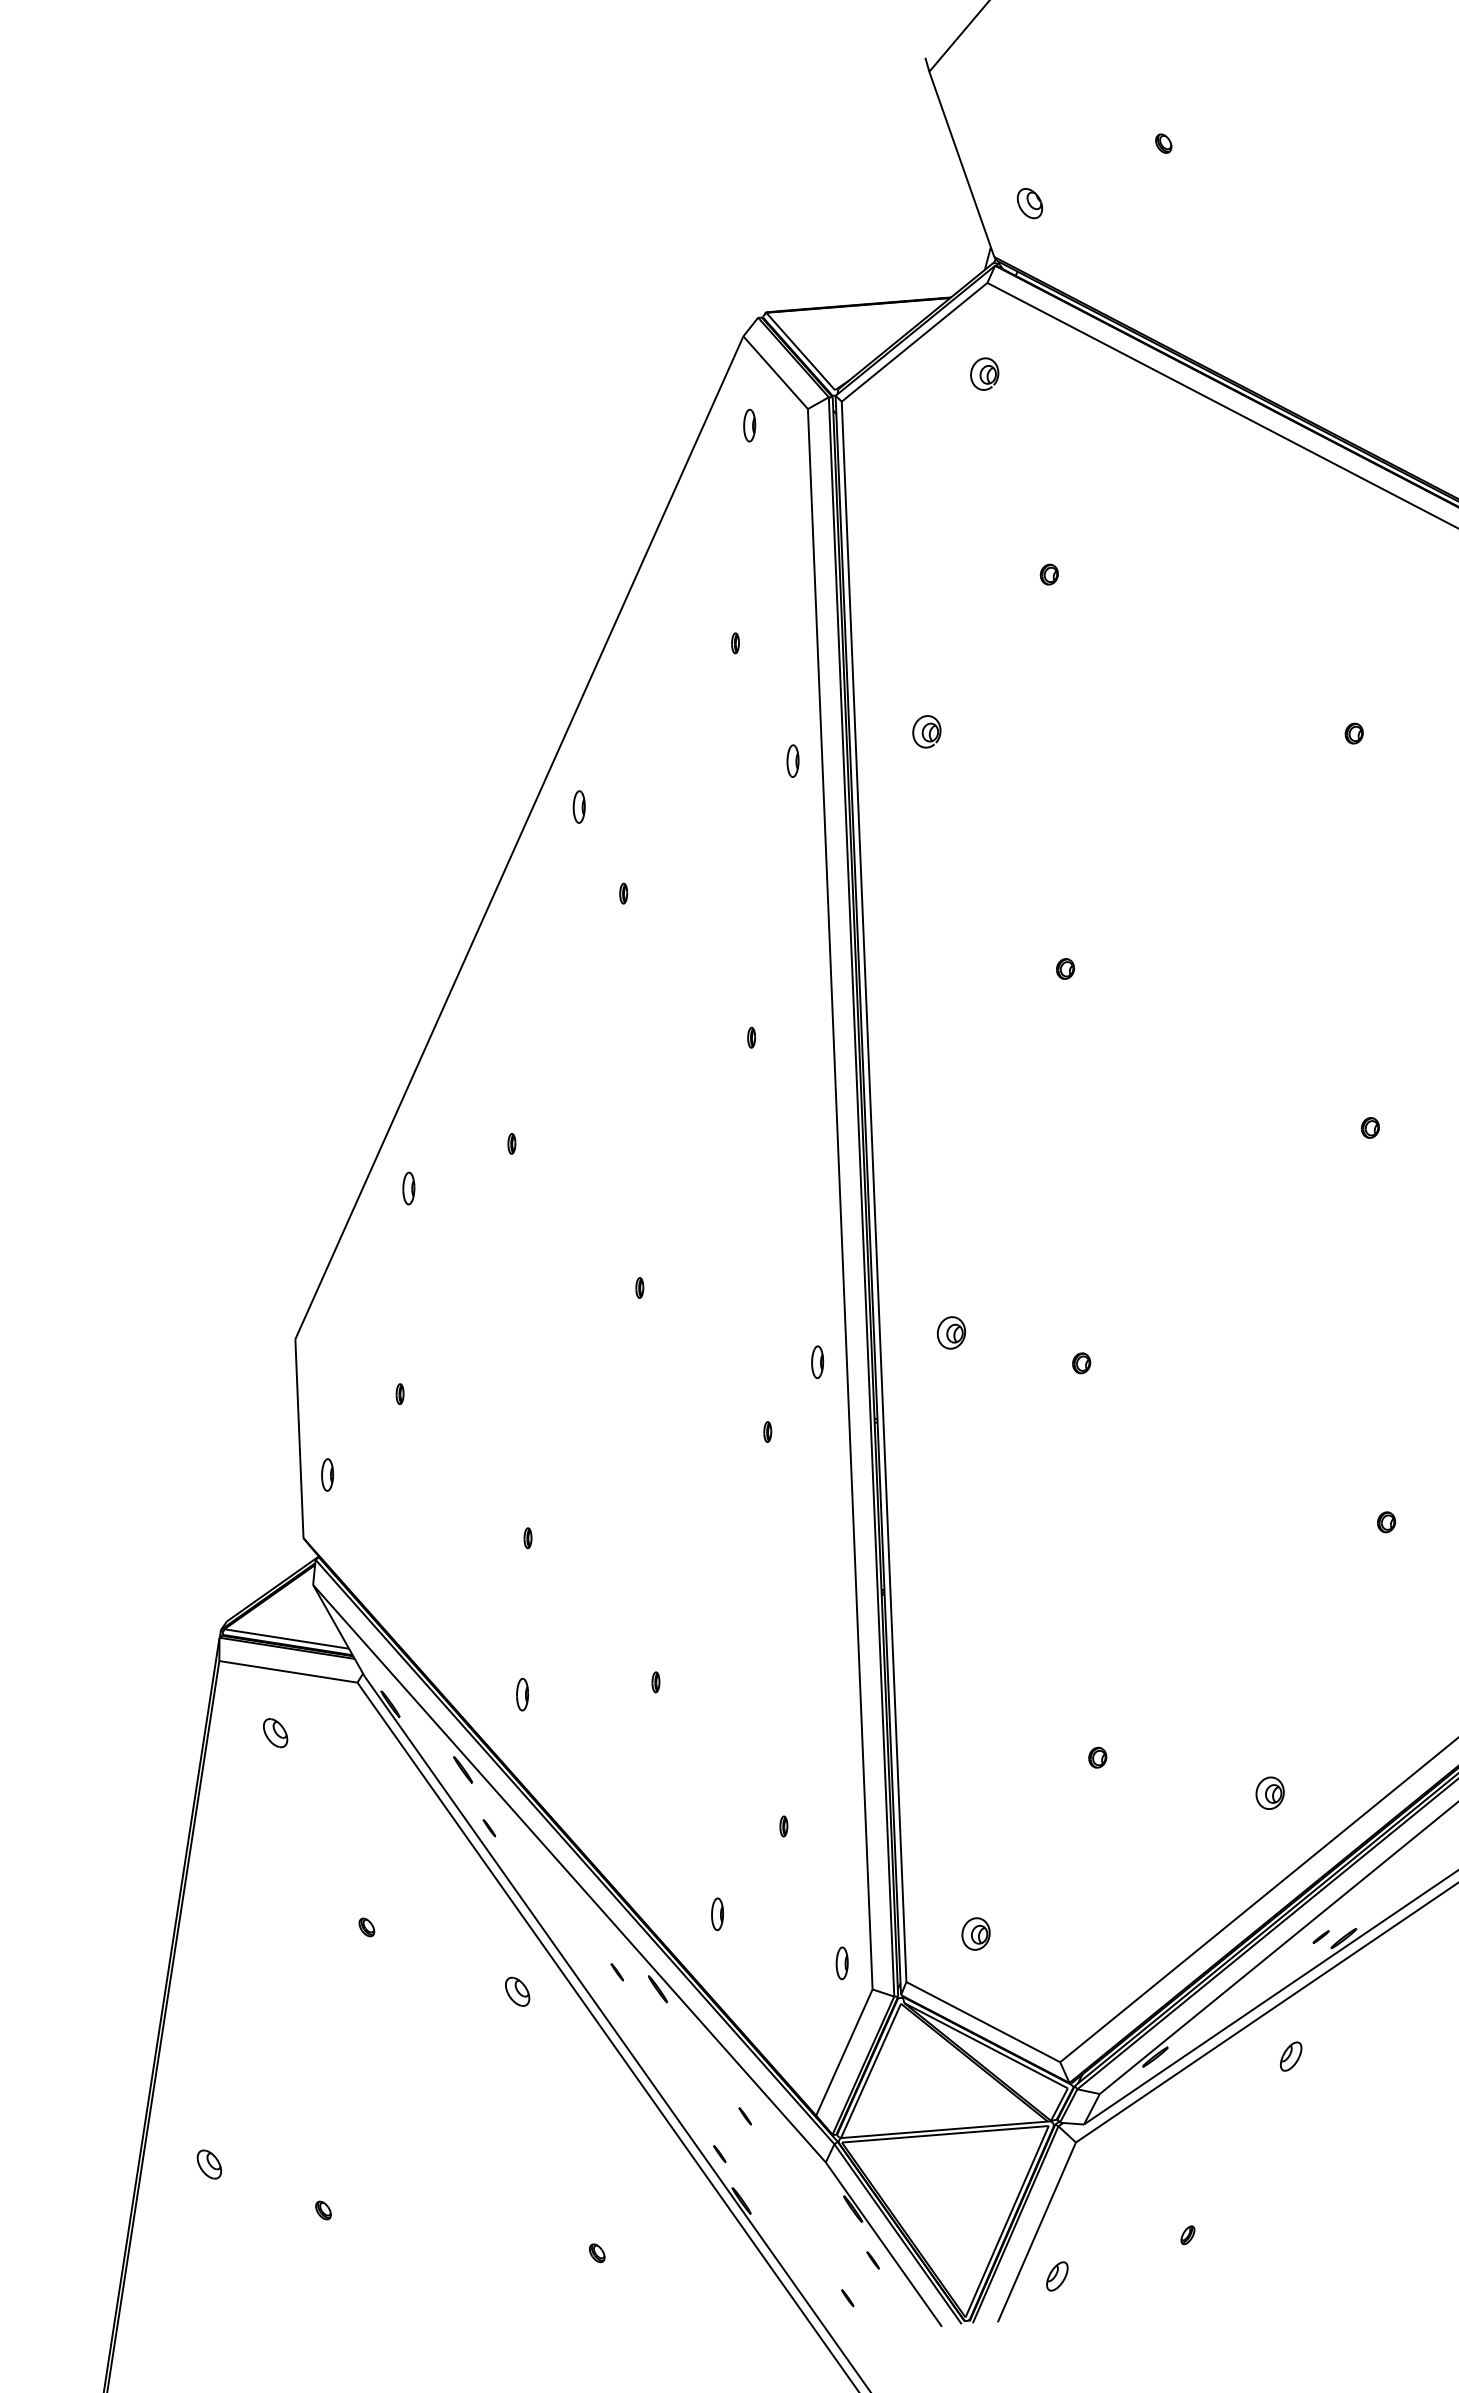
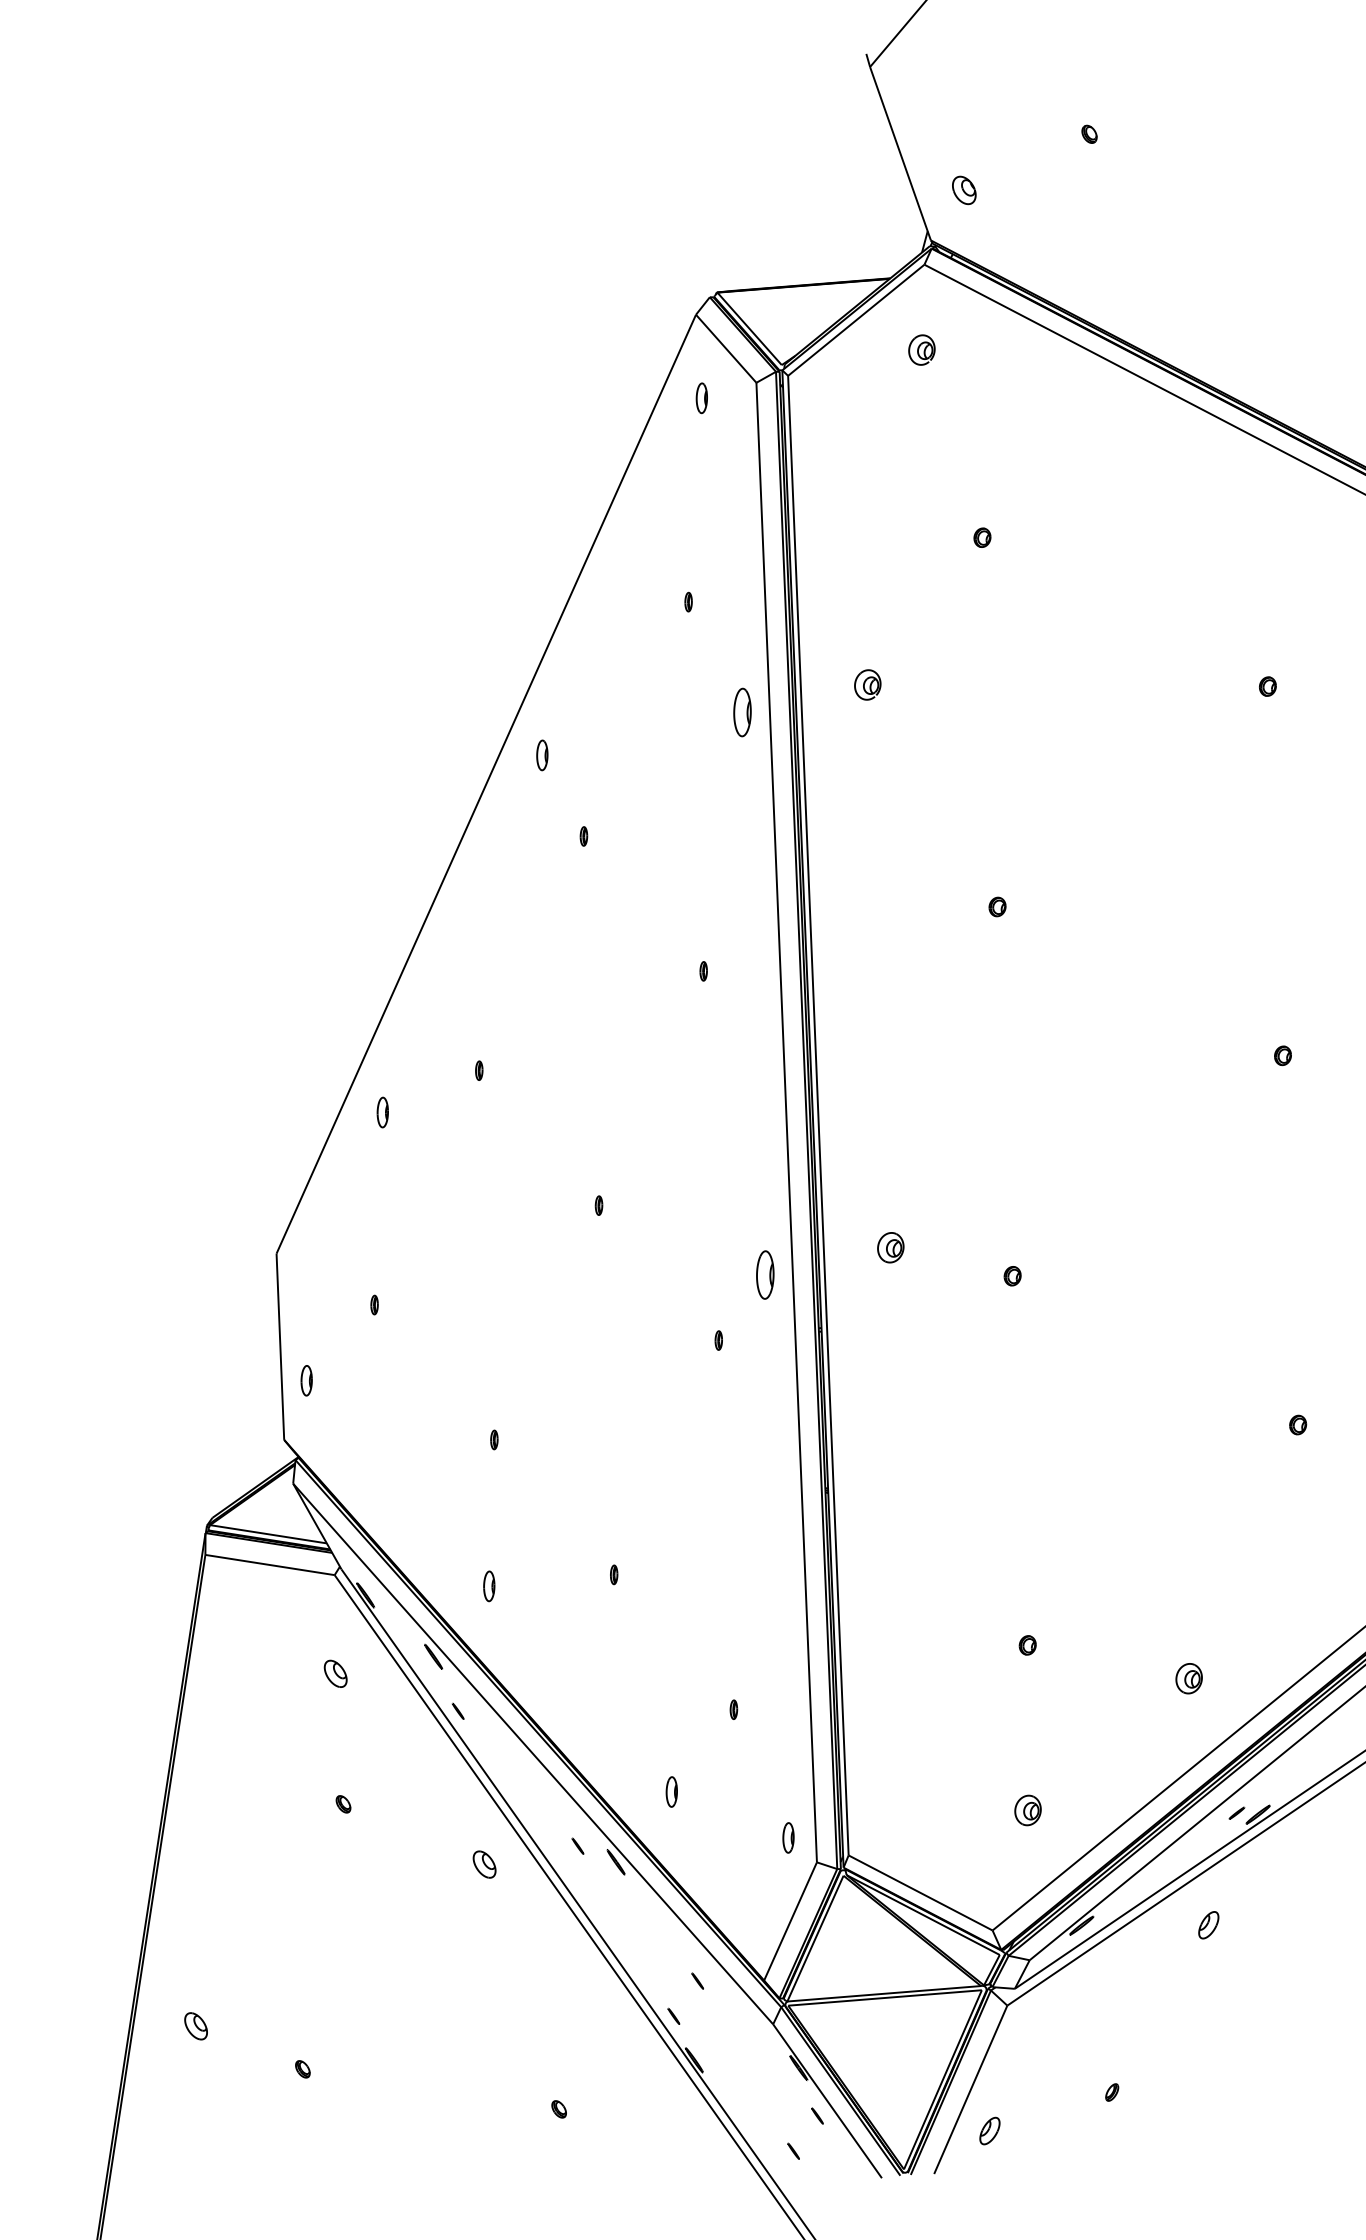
part: (792, 760) -> (741, 711), size x1.6
part: (817, 1362) -> (765, 1275), size x1.6
part: (275, 1733) -> (335, 1674), moved
part: (975, 1933) -> (1027, 1809), moved

